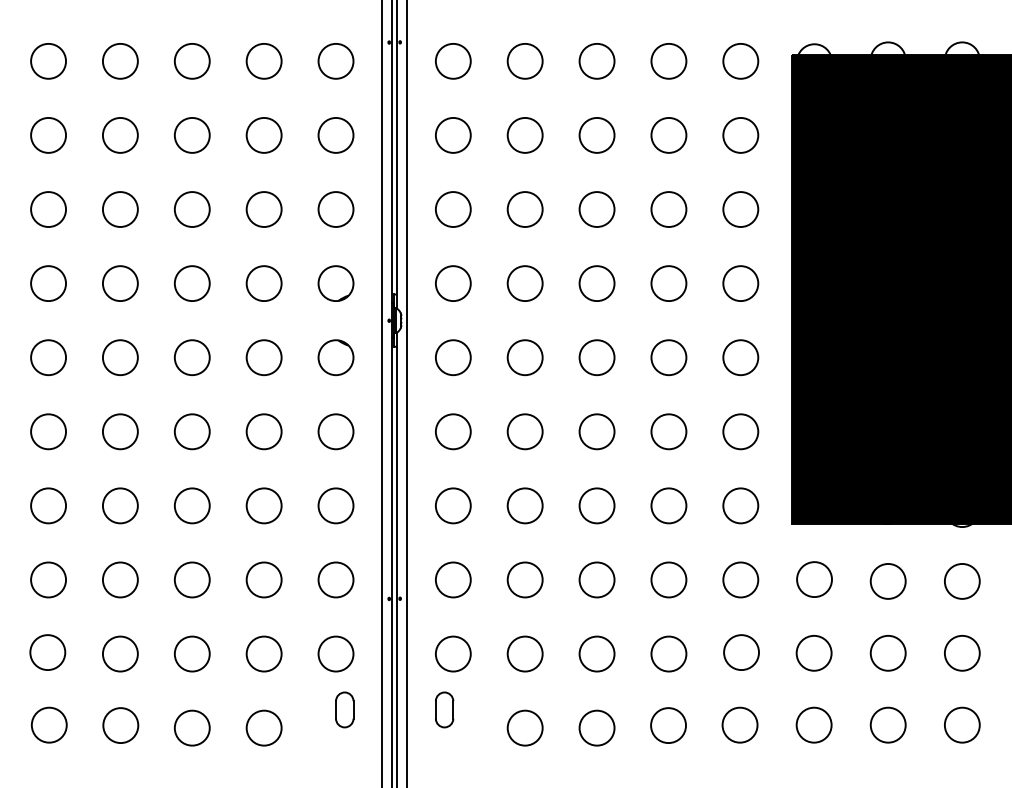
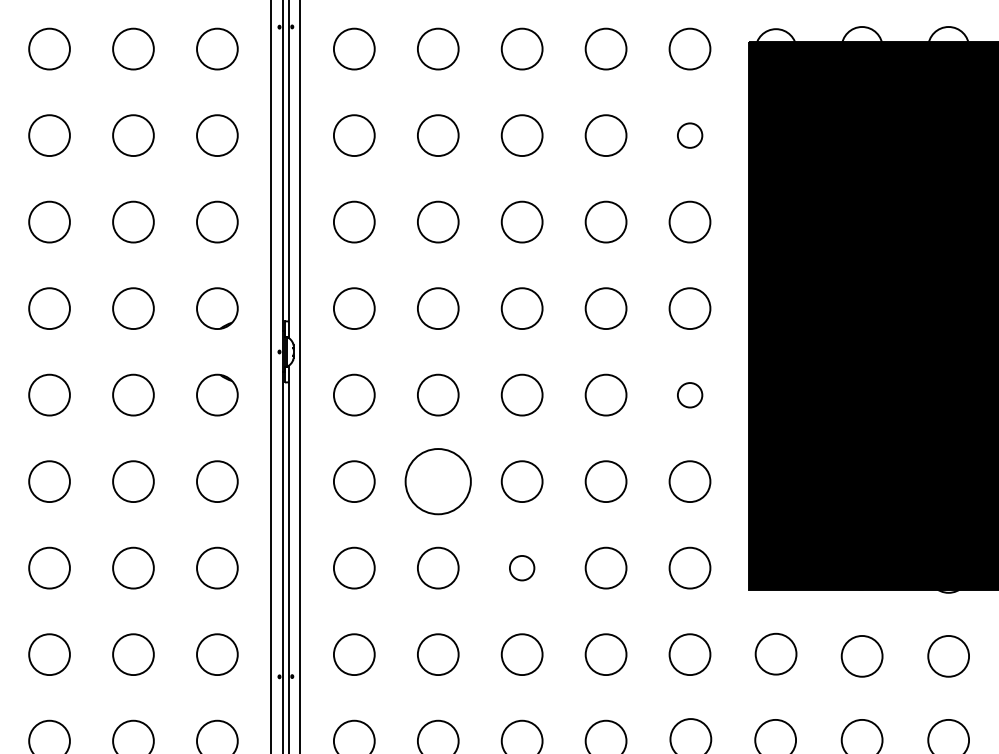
circle: (740, 135) -> (689, 135), size x0.6
circle: (740, 357) -> (689, 394), size x0.6
circle: (524, 431) -> (437, 481), size x1.6
circle: (596, 505) -> (521, 567), size x0.6

